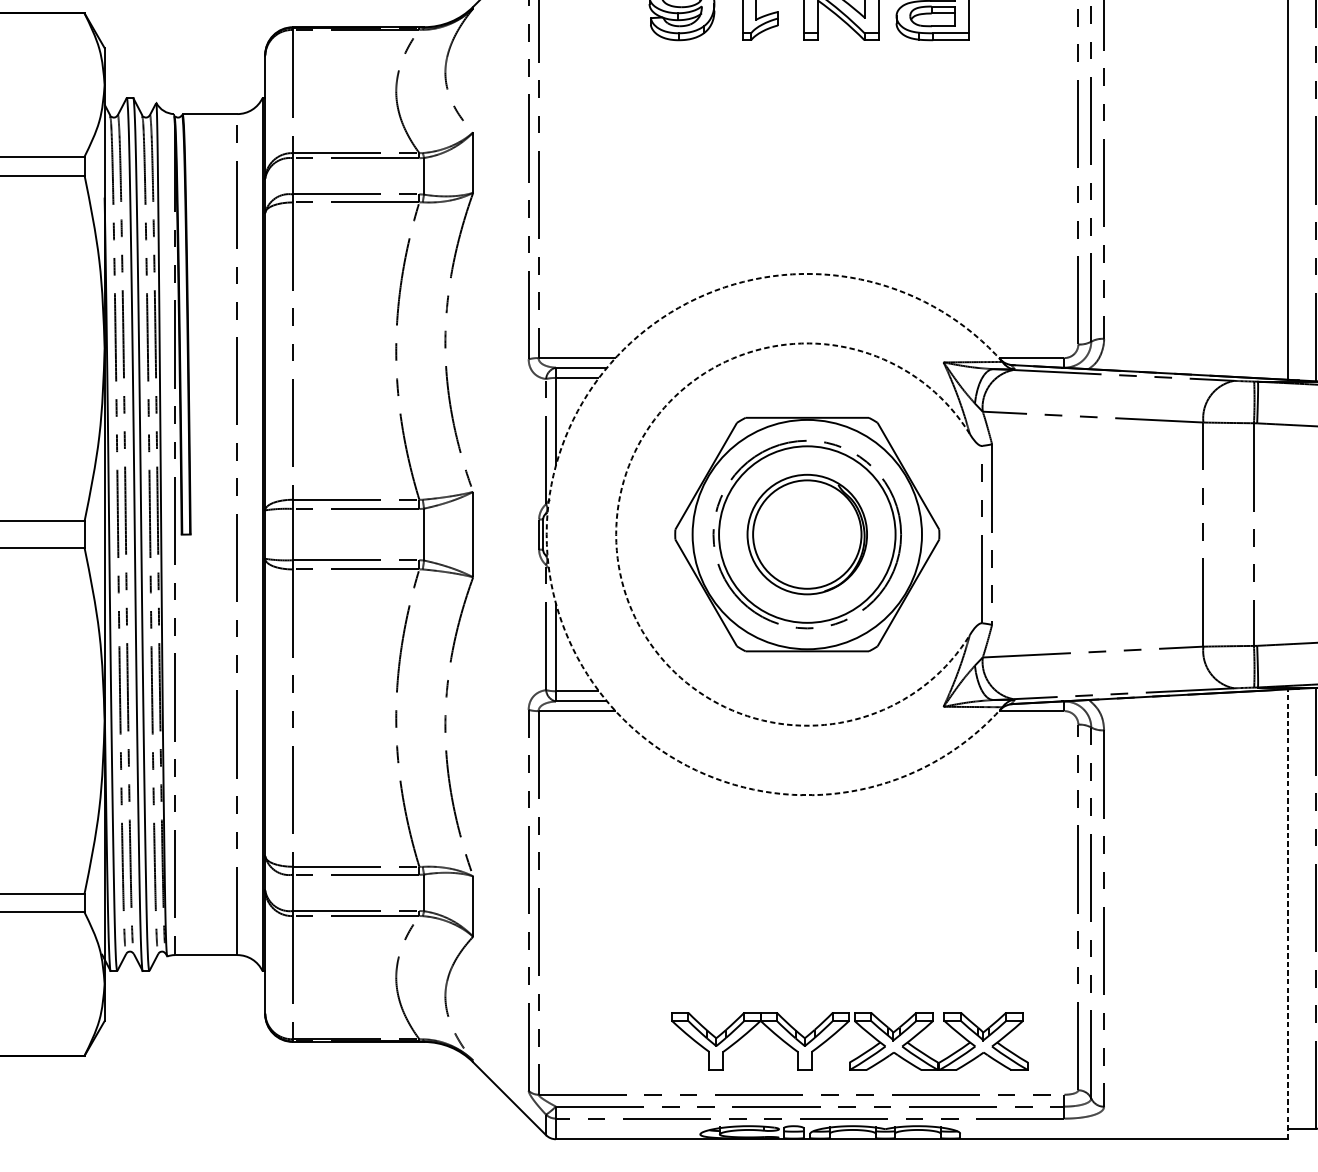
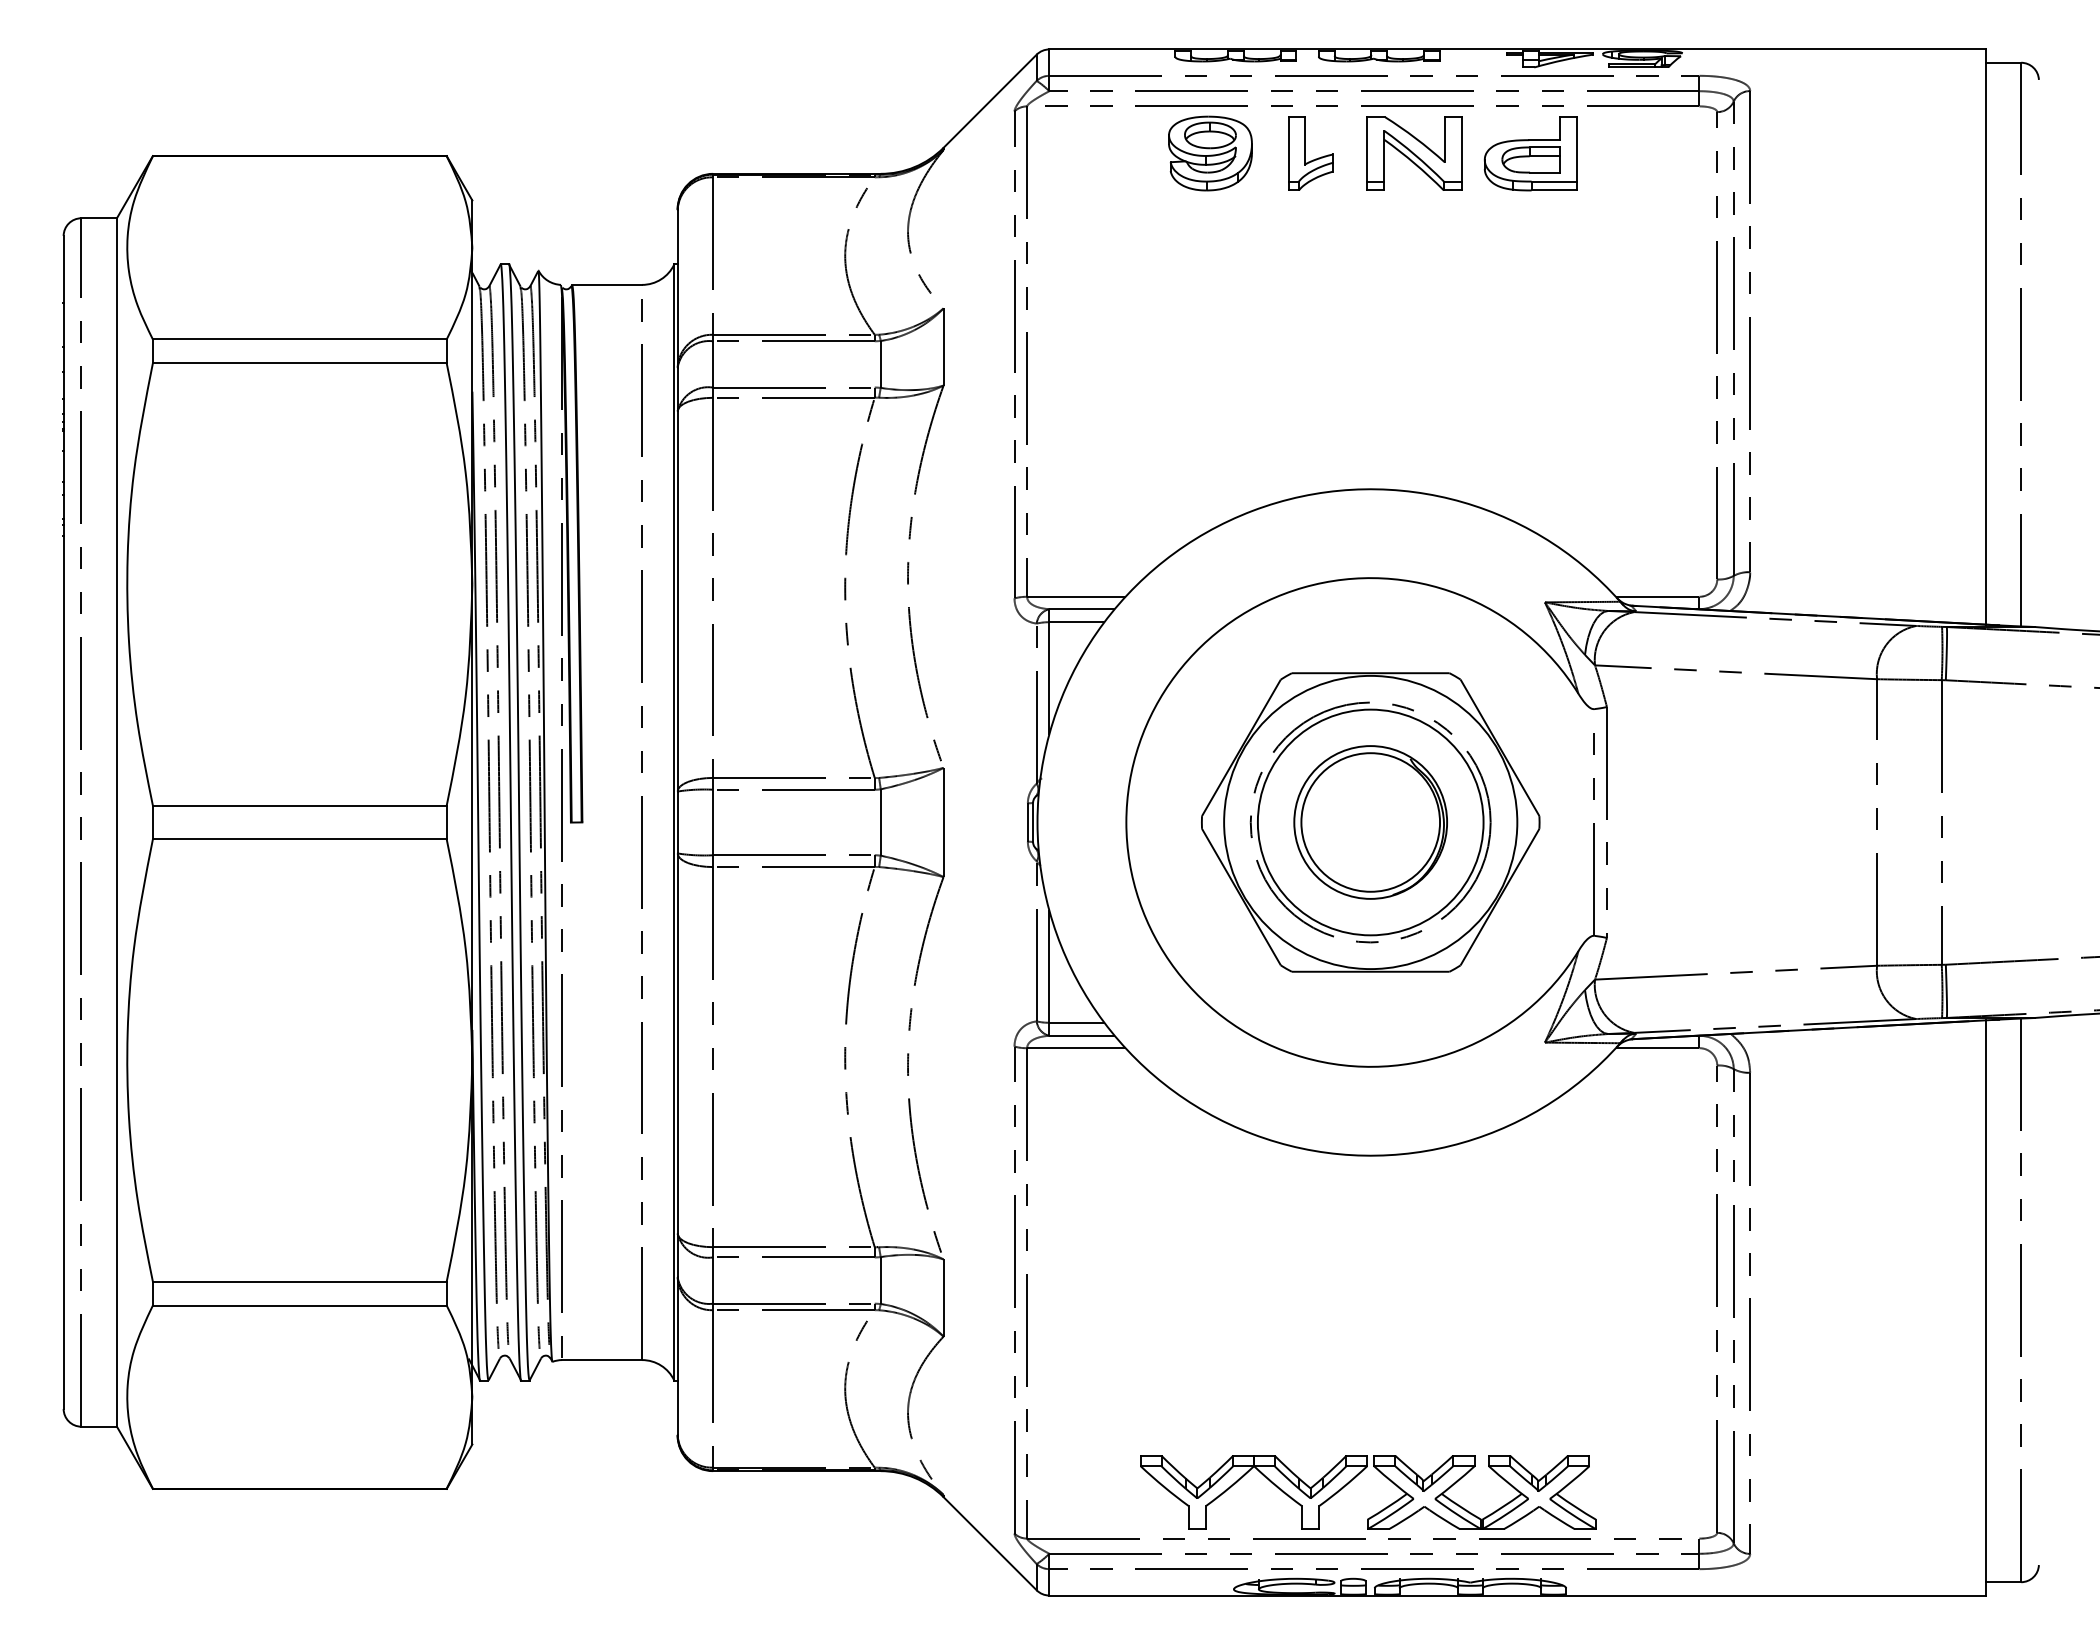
arc: (546, 534) -> (1037, 822), dashed -> solid
arc: (616, 534) -> (1126, 822), dashed -> solid
line: (1288, 913) -> (1985, 1307), dashed -> solid
part: (839, 1030) -> (1355, 1478), moved

